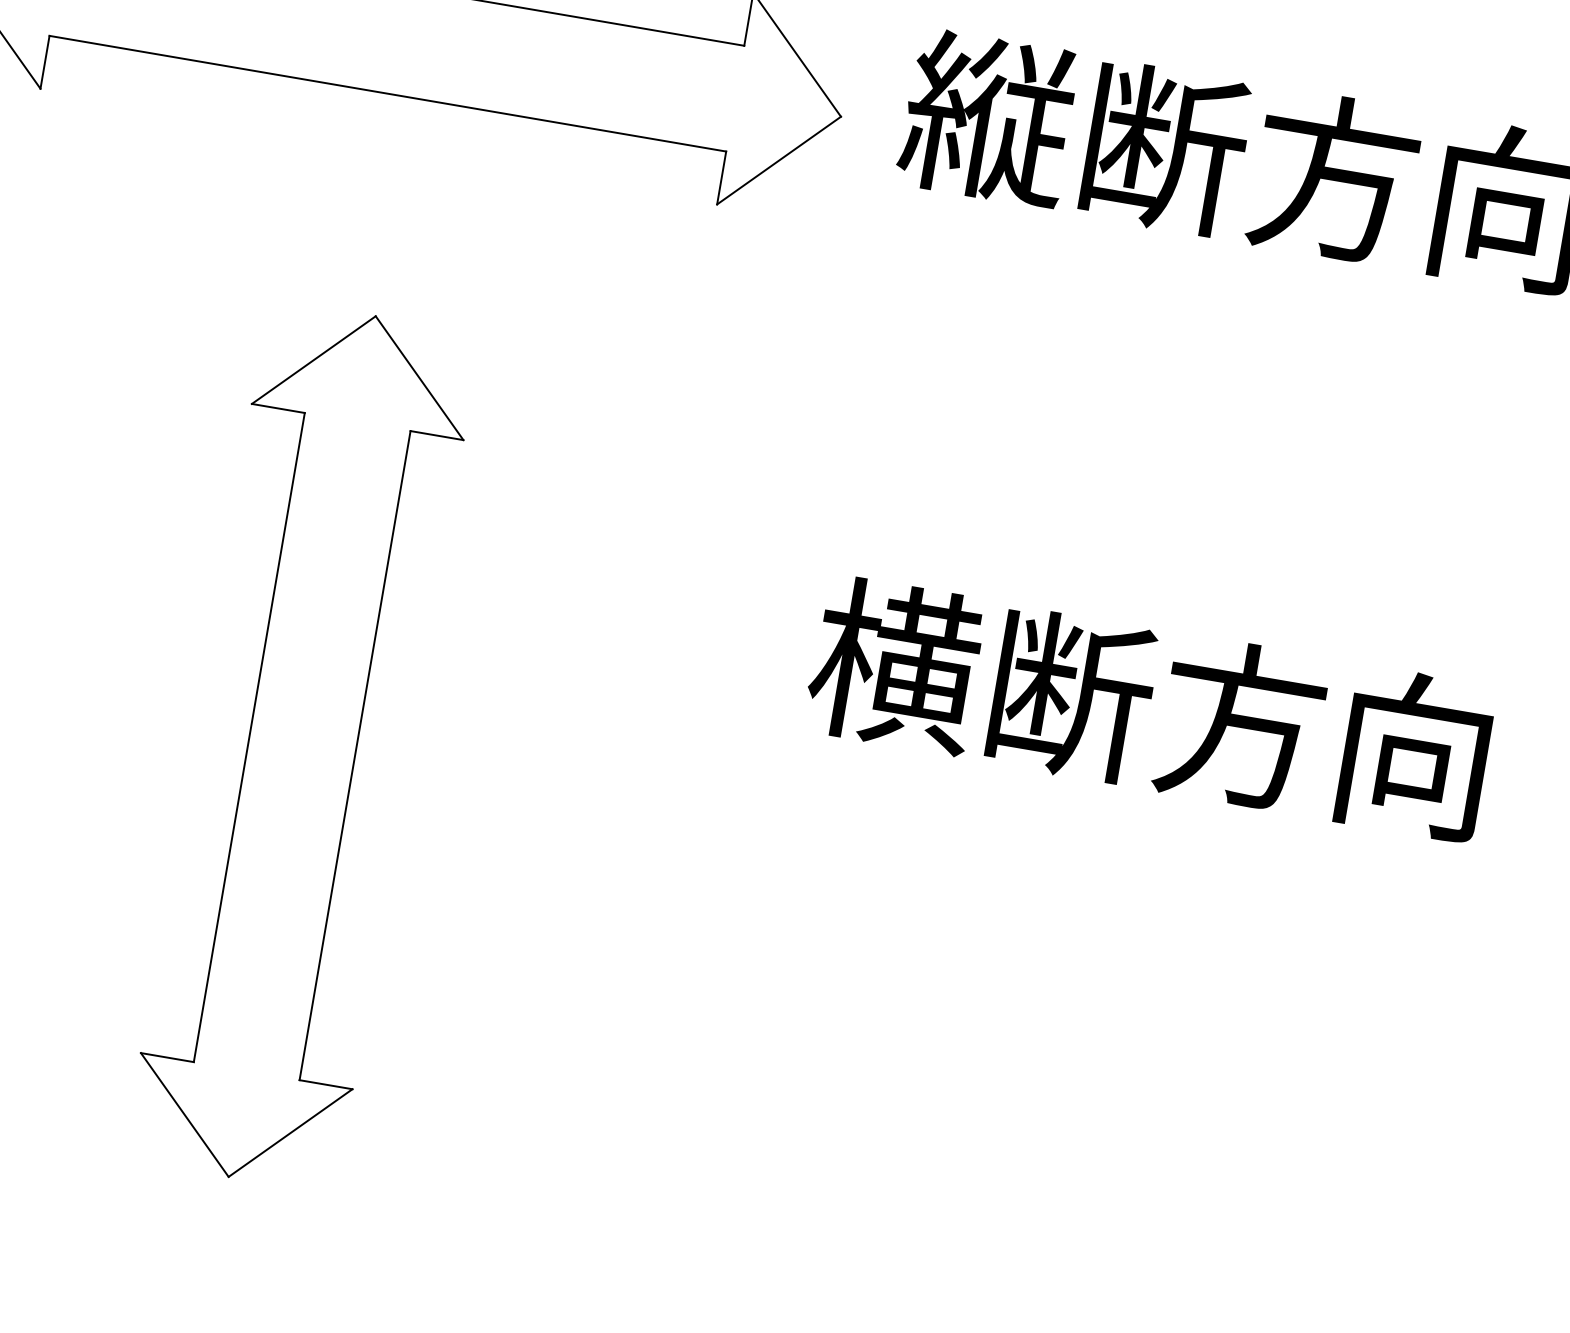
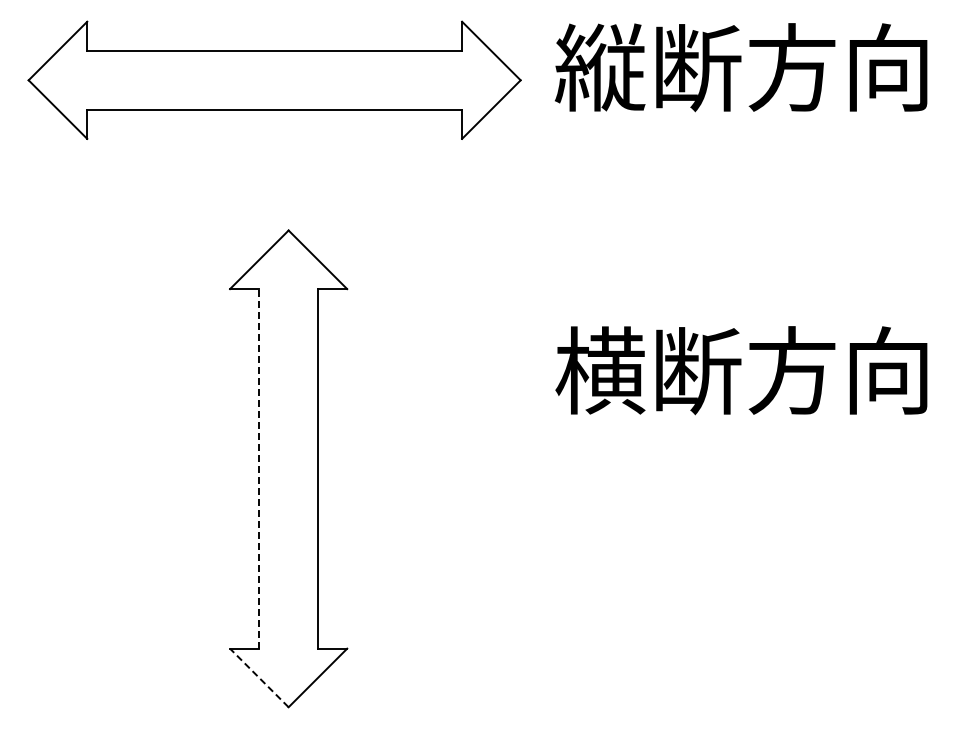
line: (249, 736) -> (259, 468), solid -> dashed
line: (183, 1113) -> (258, 677), solid -> dashed

